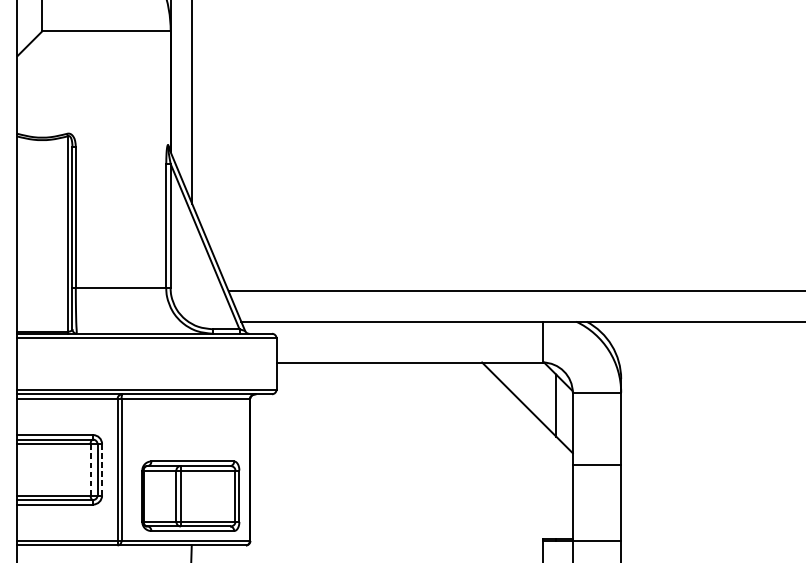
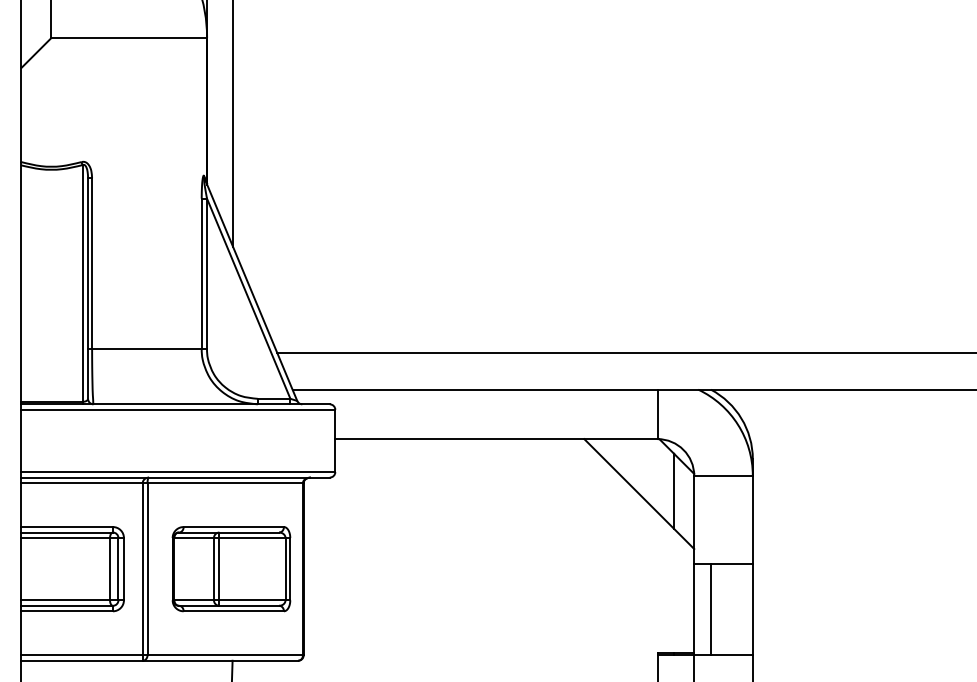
line: (90, 469) -> (110, 568), dashed -> solid
line: (101, 470) -> (123, 569), dashed -> solid
part: (190, 496) -> (231, 569), moved
line: (586, 503) -> (710, 609), added

